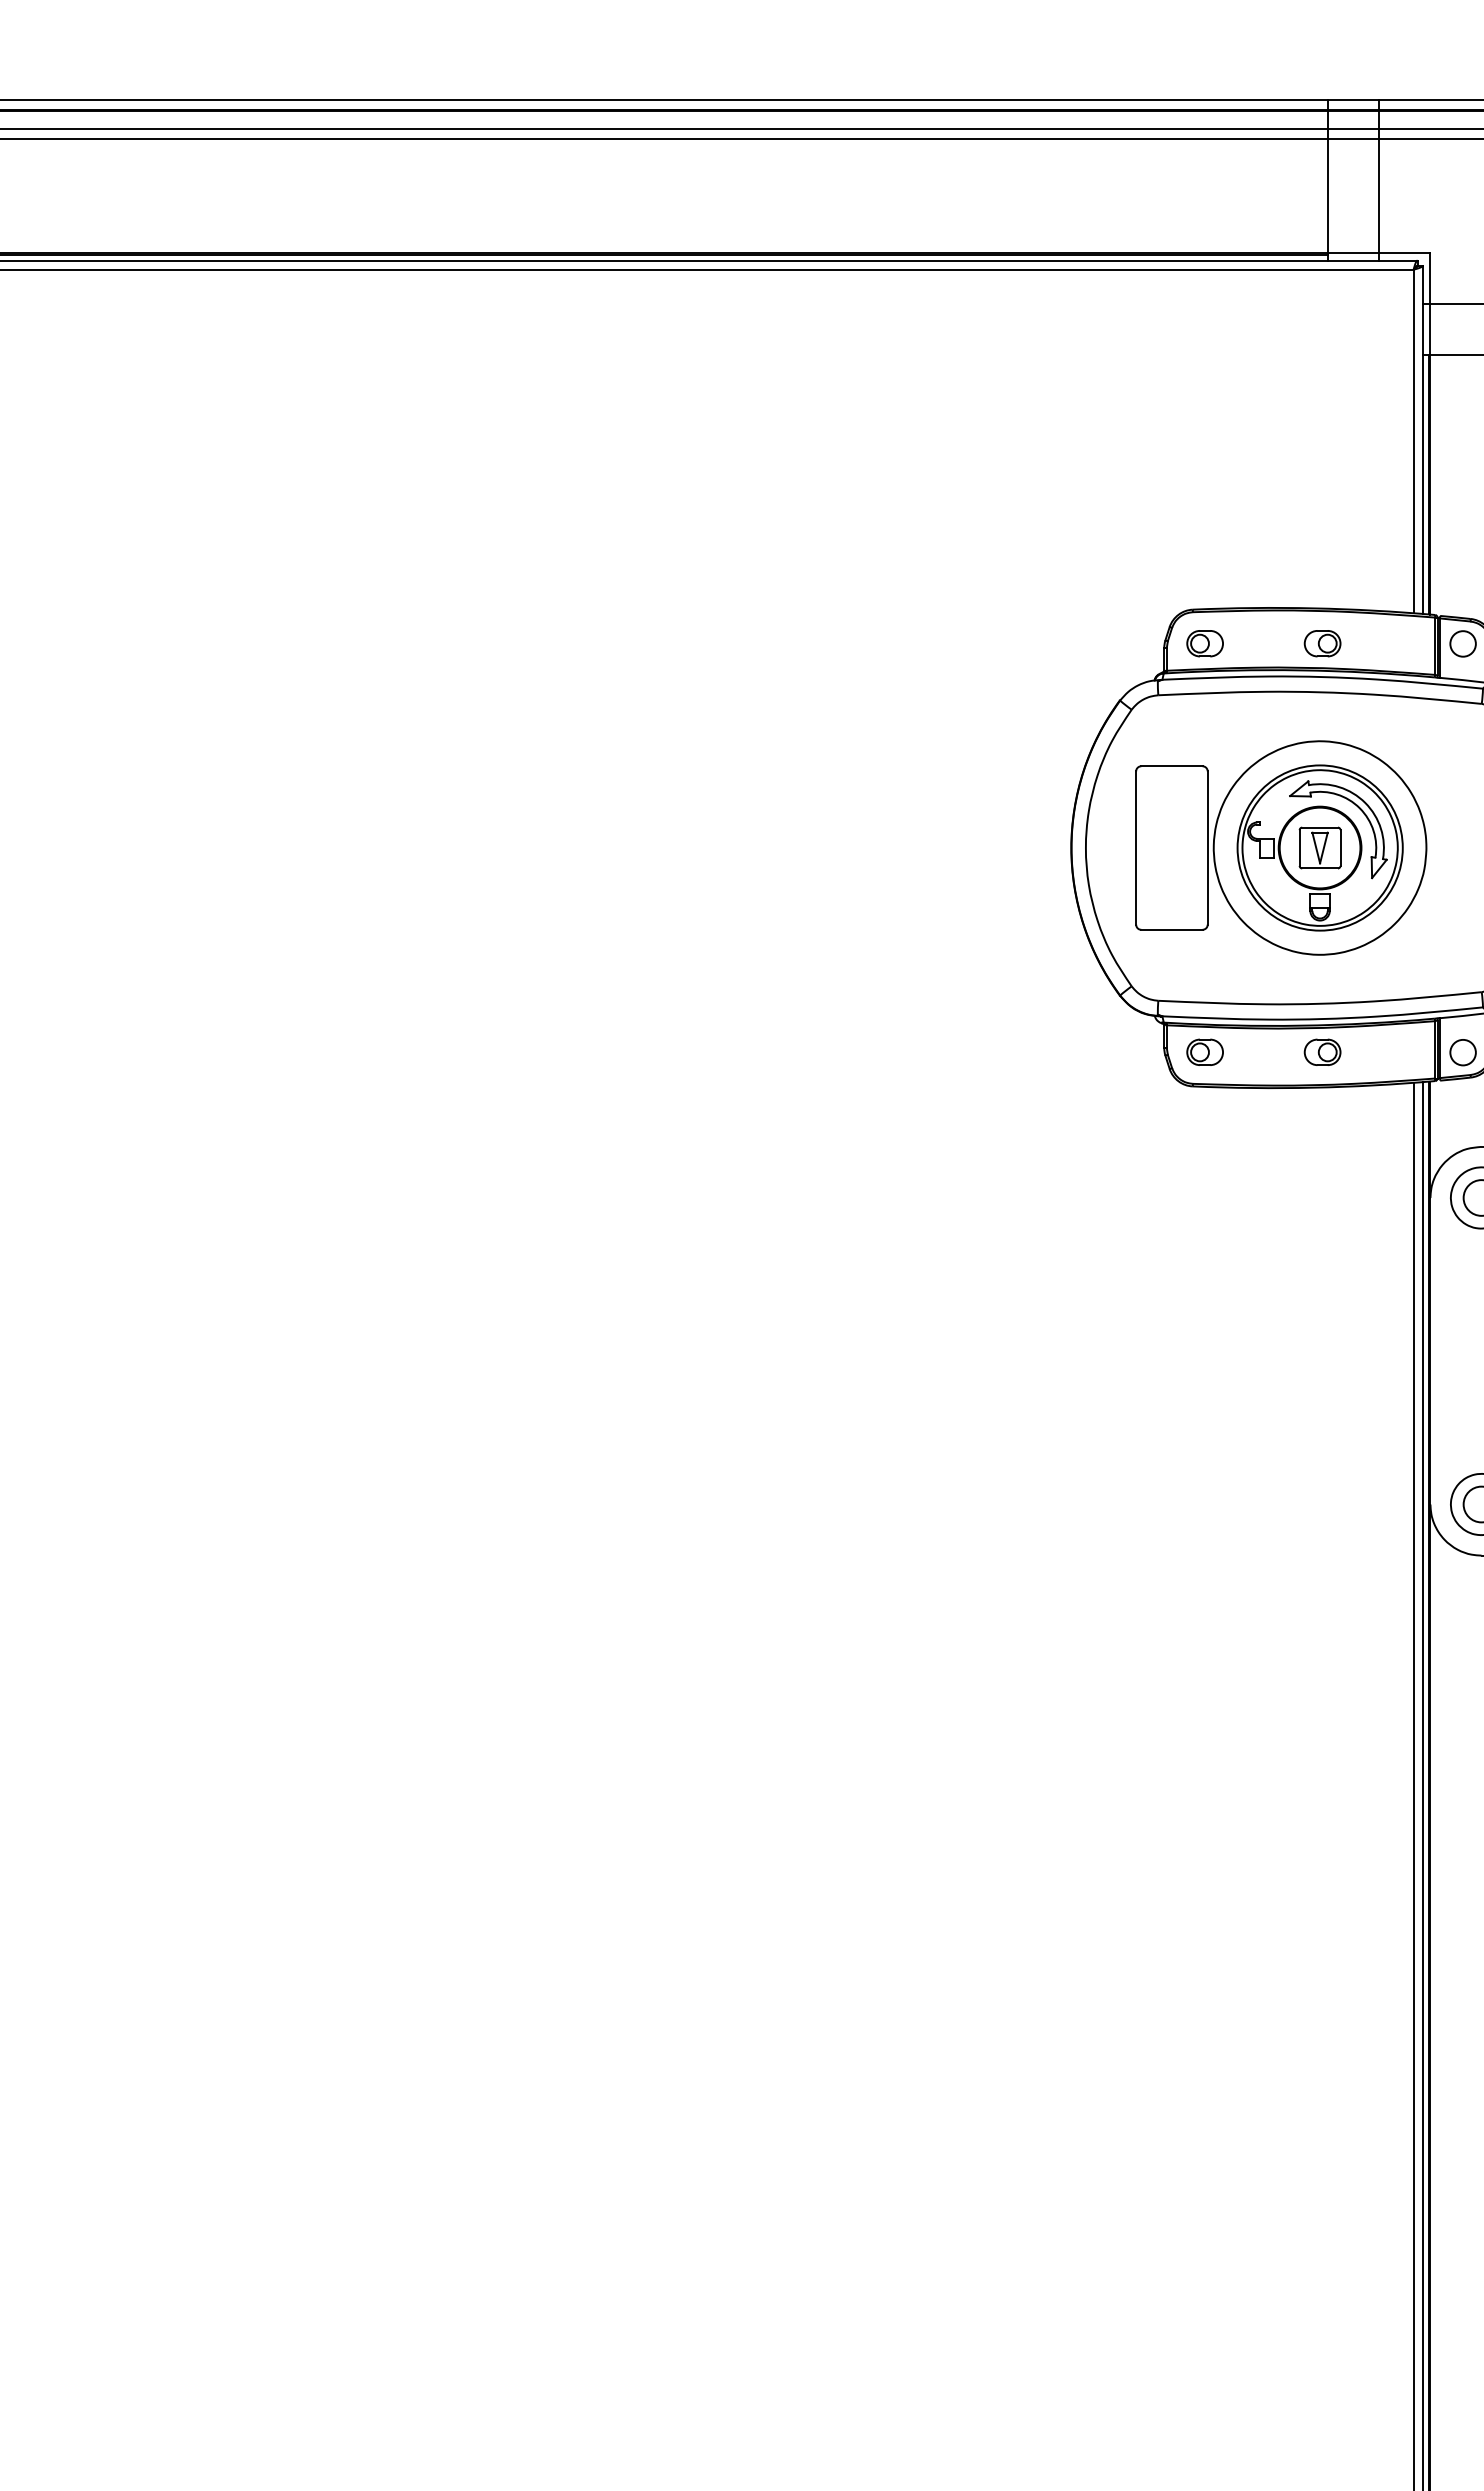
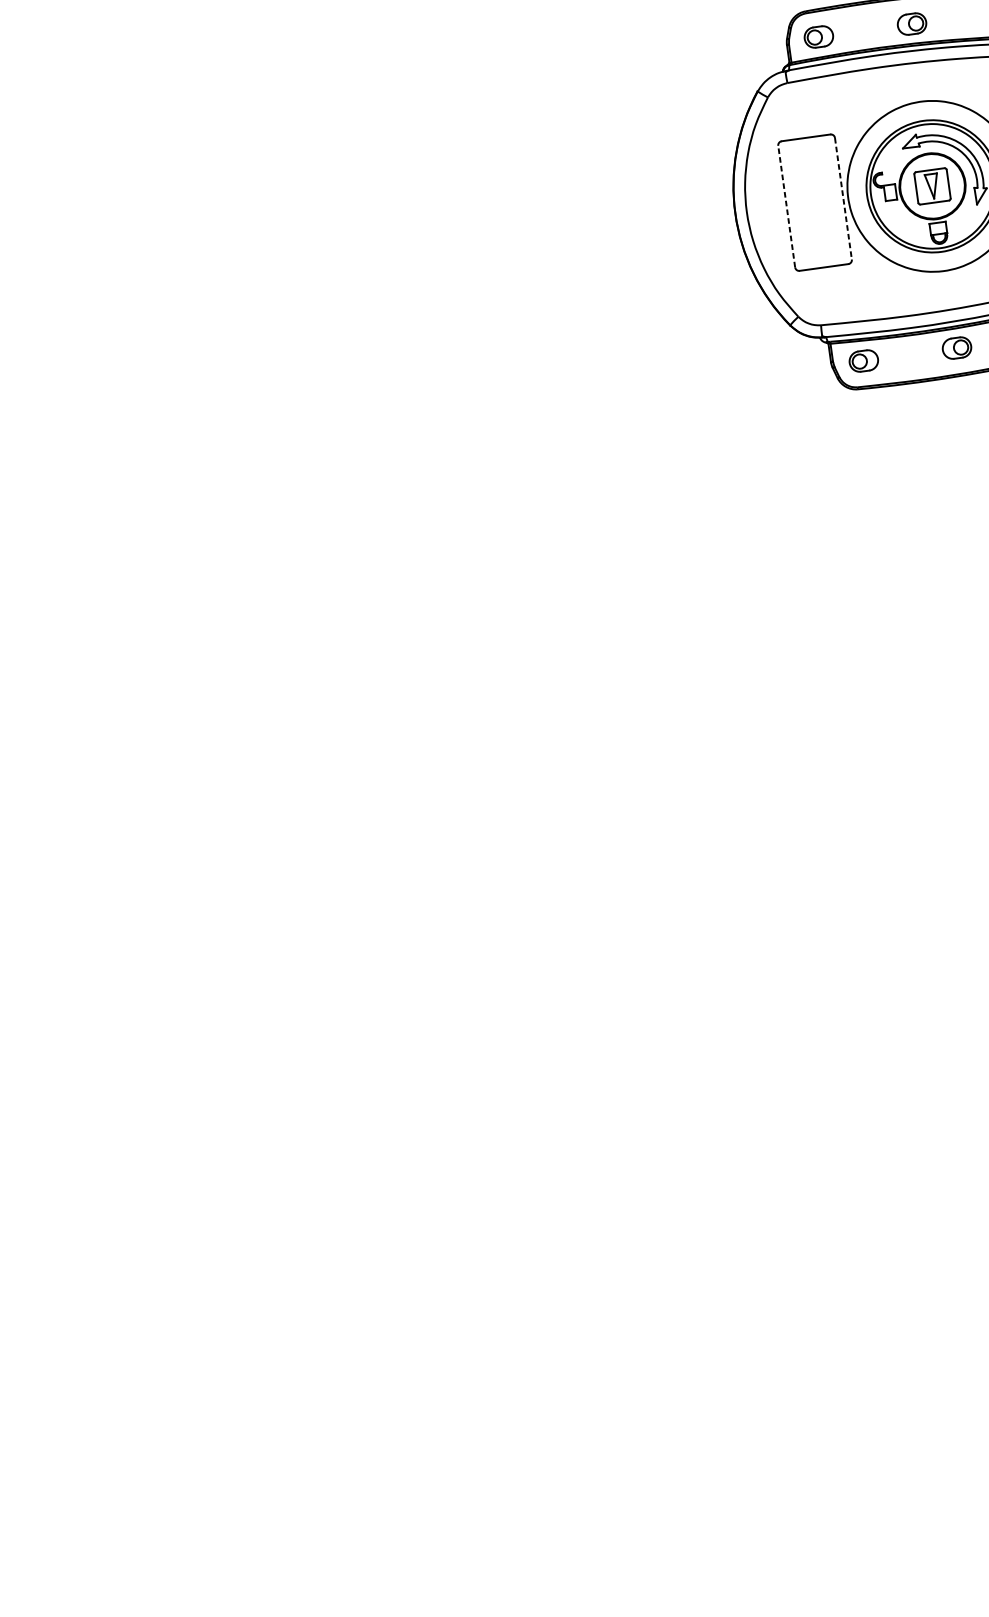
line: (1136, 848) -> (787, 206), solid -> dashed
line: (1207, 848) -> (843, 199), solid -> dashed

